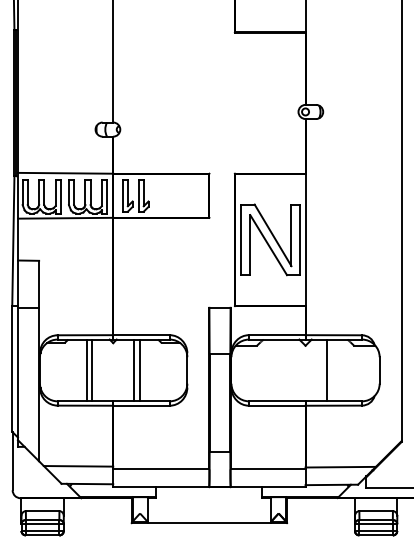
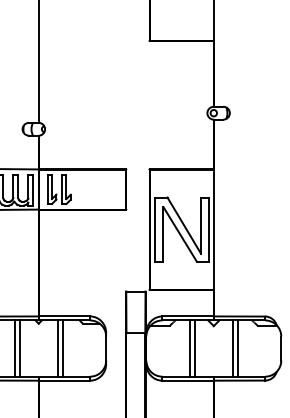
line: (279, 370) -> (190, 348), added
line: (284, 370) -> (194, 348), added
line: (332, 370) -> (238, 348), added

